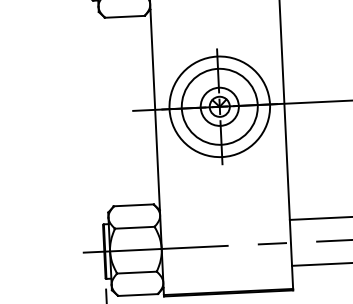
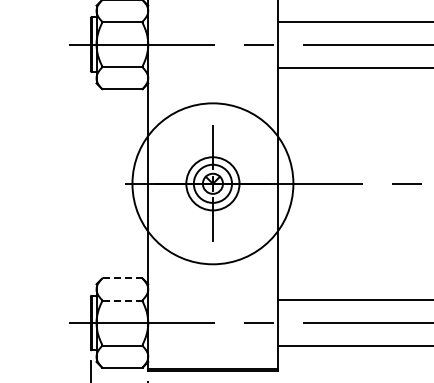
circle: (219, 106) -> (212, 183), size x0.7
circle: (219, 106) -> (212, 183), size x1.6
line: (132, 205) -> (121, 278), solid -> dashed
line: (133, 227) -> (121, 300), solid -> dashed

